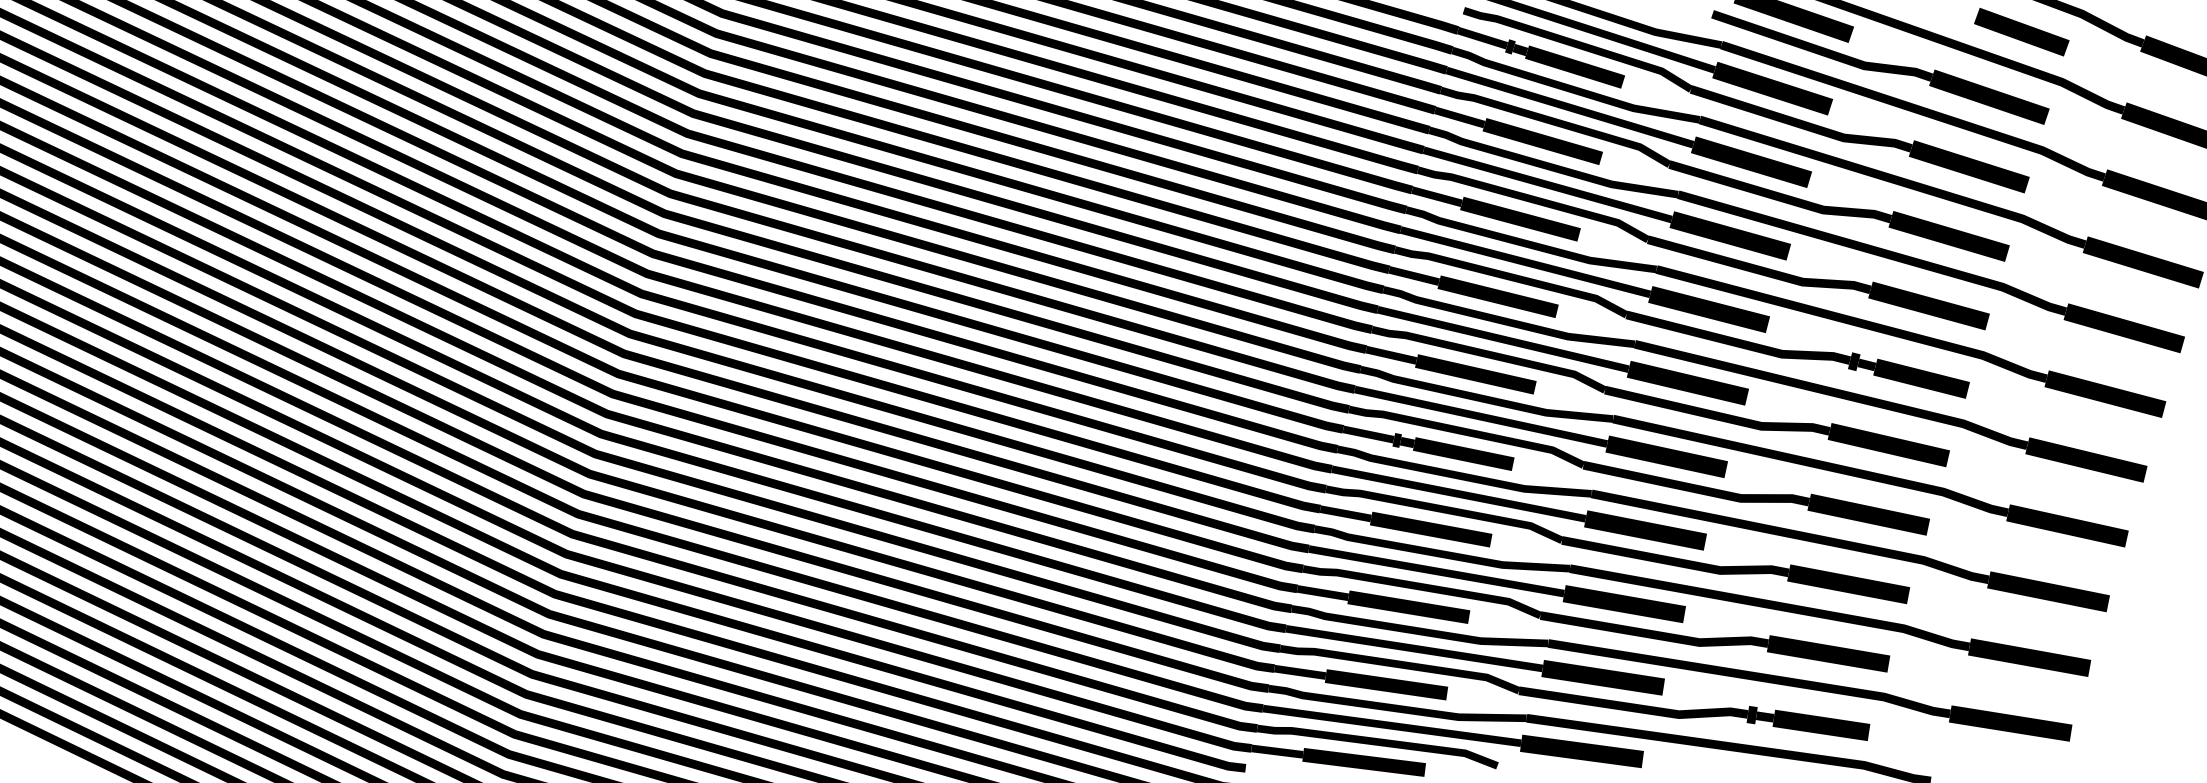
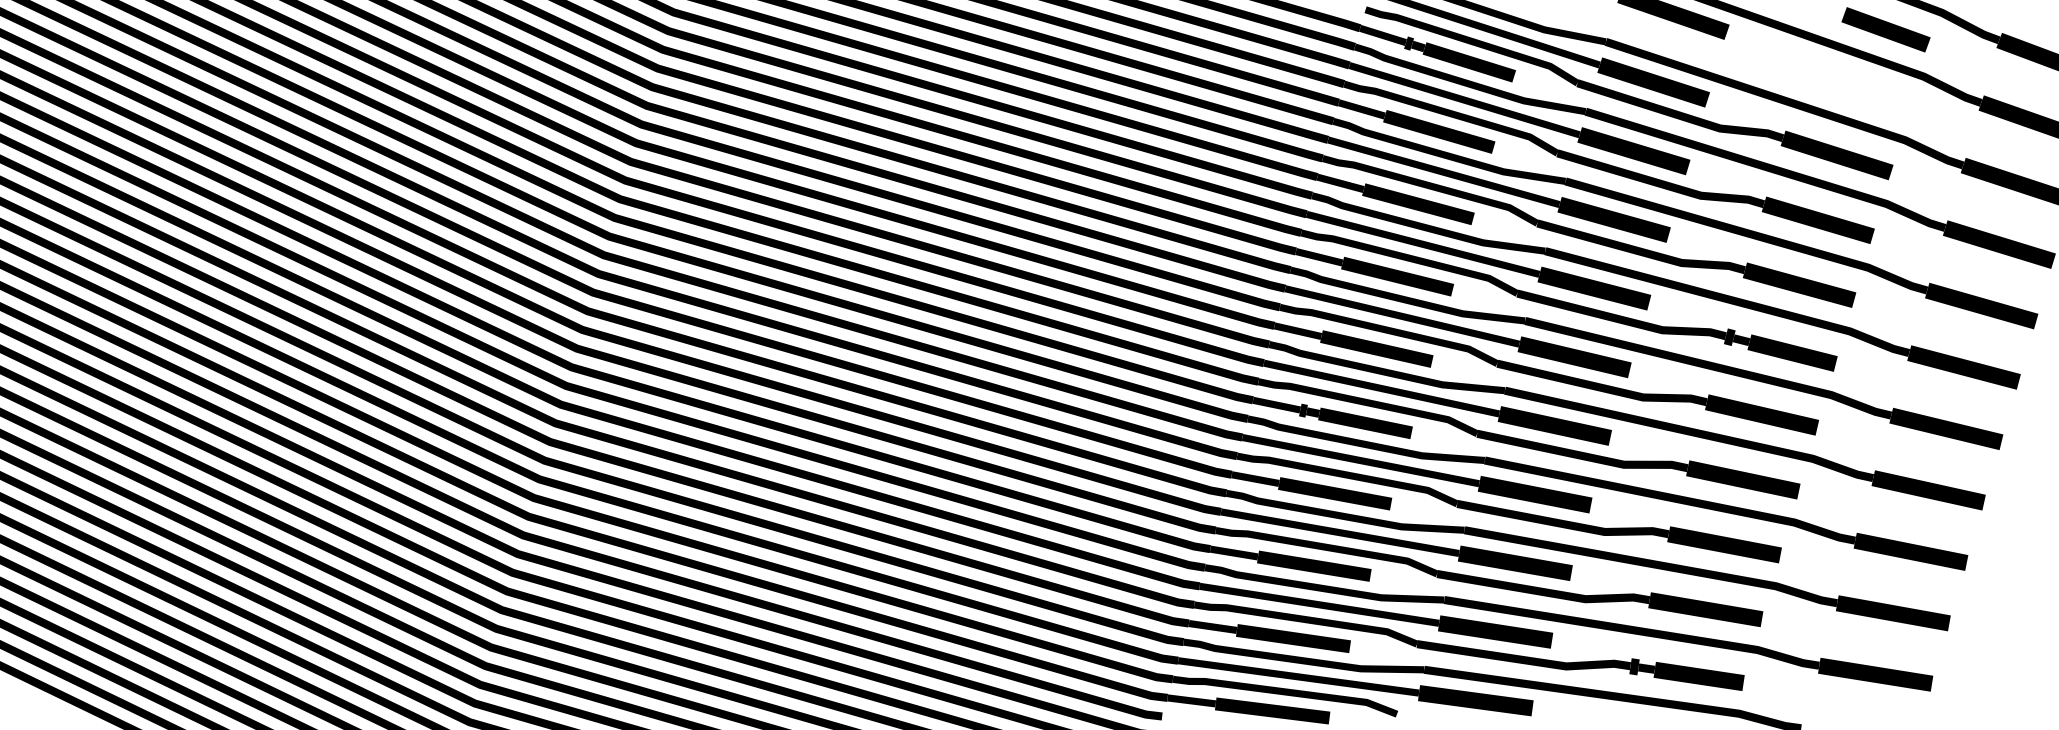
part: (1879, 67) -> (1753, 62), removed

